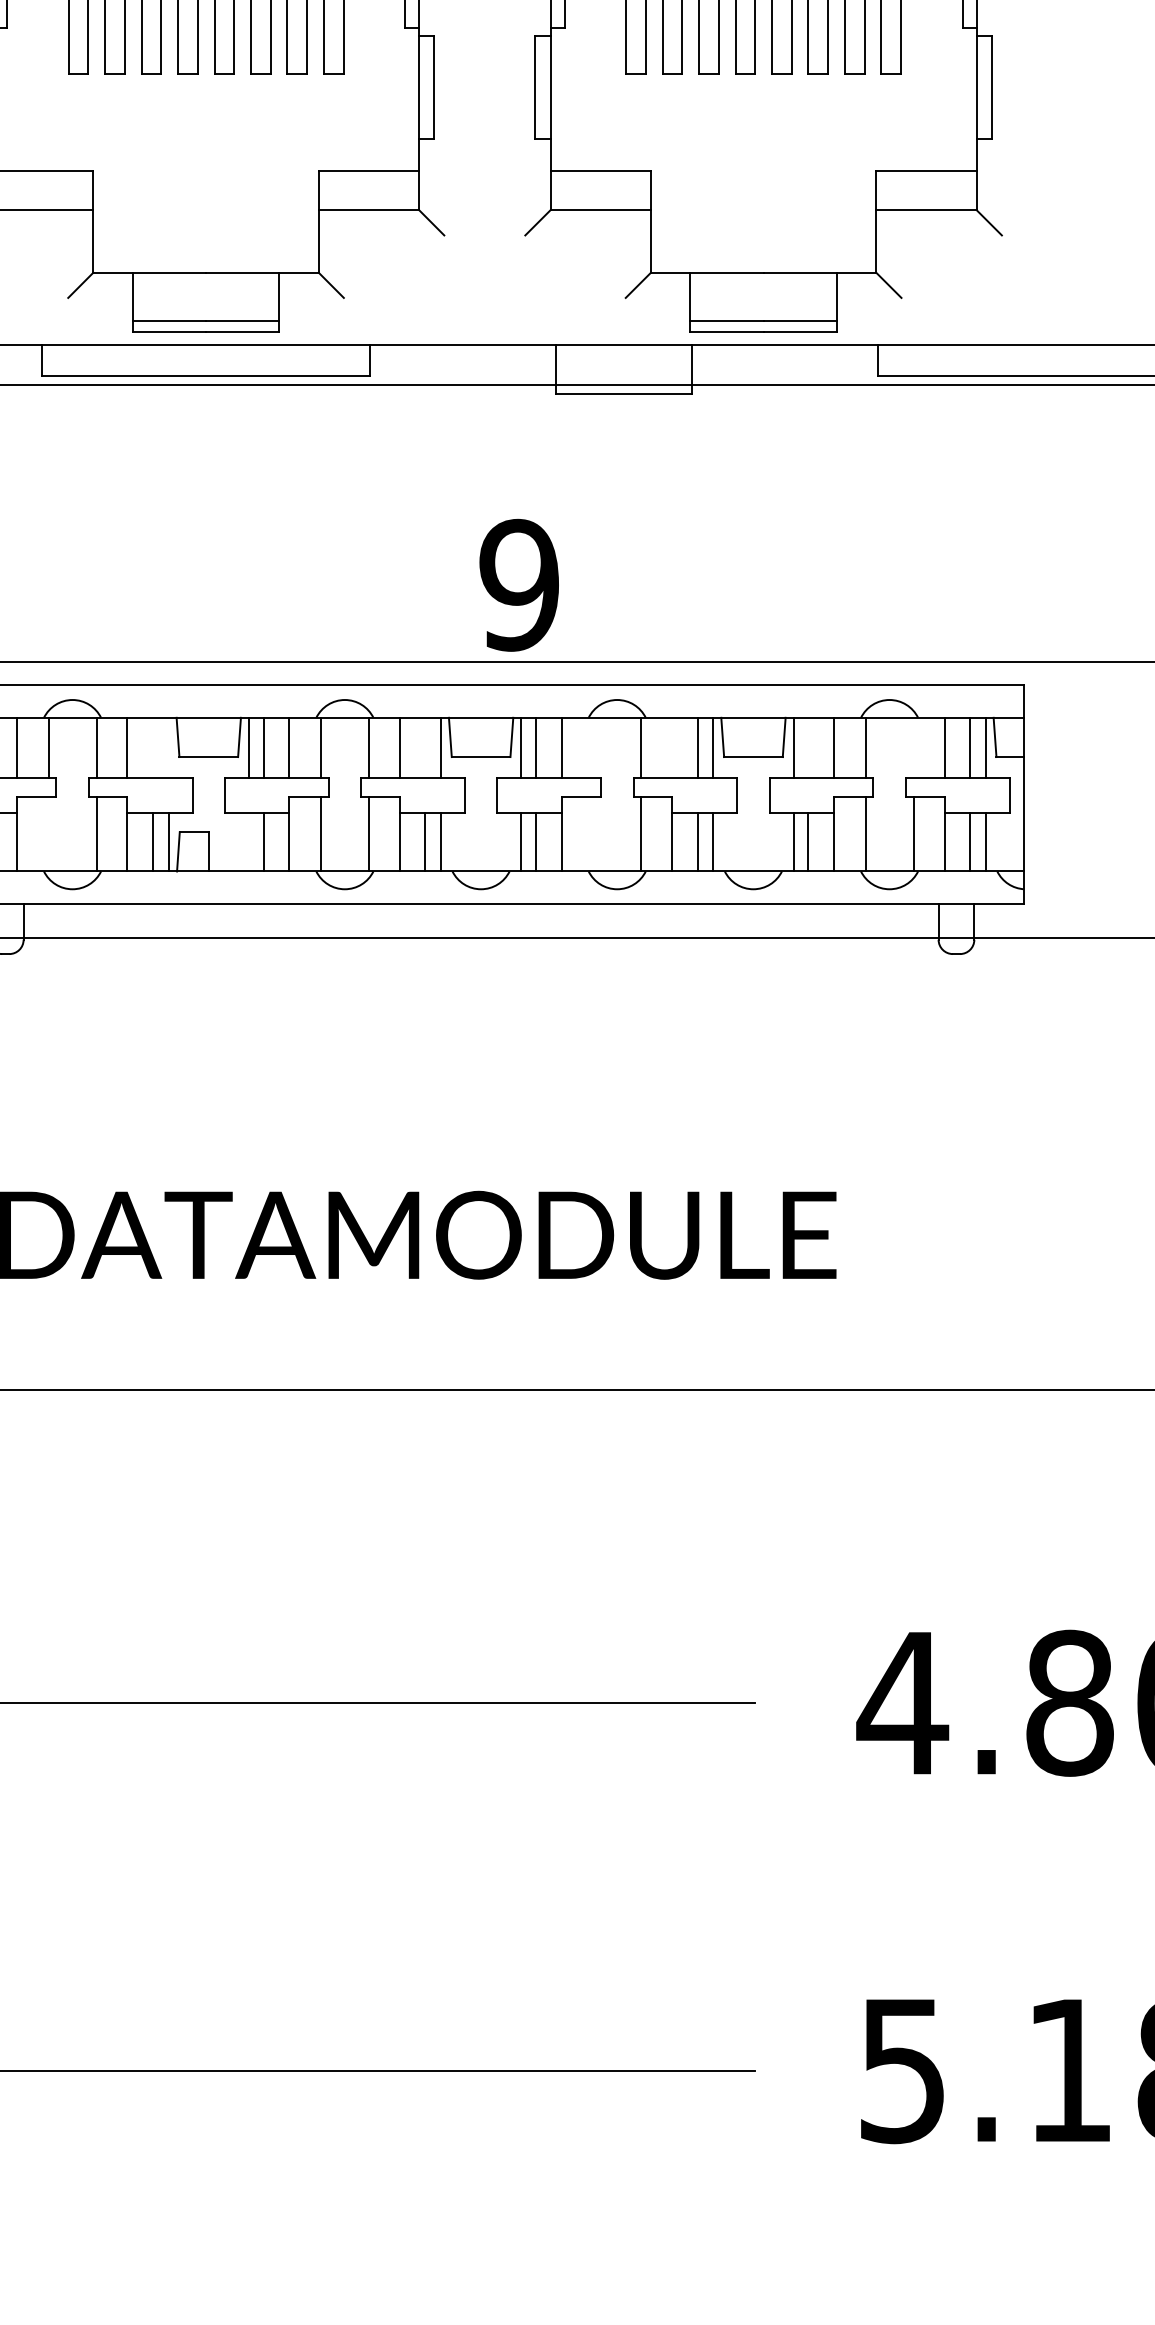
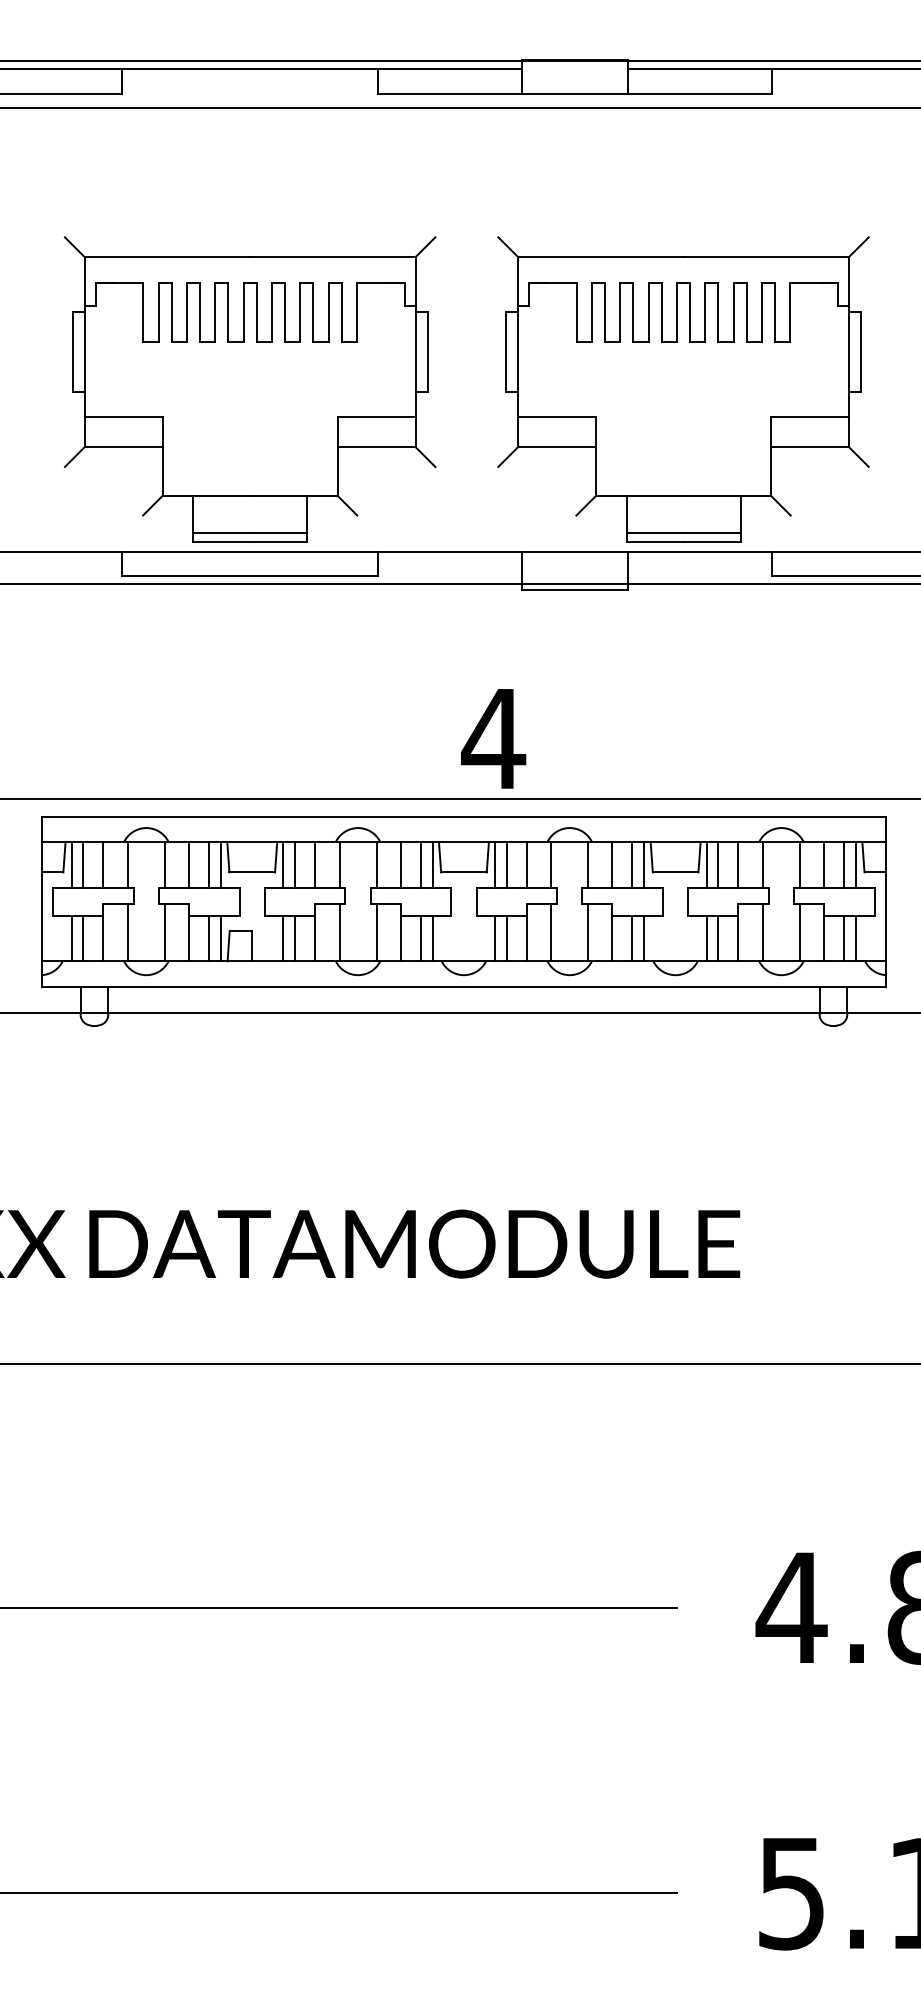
text: (519, 584) -> (493, 738), 9 -> 4
line: (153, 746) -> (209, 864), added
line: (169, 746) -> (221, 864), added
line: (425, 746) -> (420, 864), added
line: (593, 746) -> (551, 864), added
line: (672, 746) -> (612, 864), added
line: (808, 746) -> (718, 864), added
line: (914, 746) -> (800, 864), added
line: (48, 834) -> (127, 932), added
line: (593, 834) -> (551, 932), added
line: (248, 842) -> (283, 938), added

